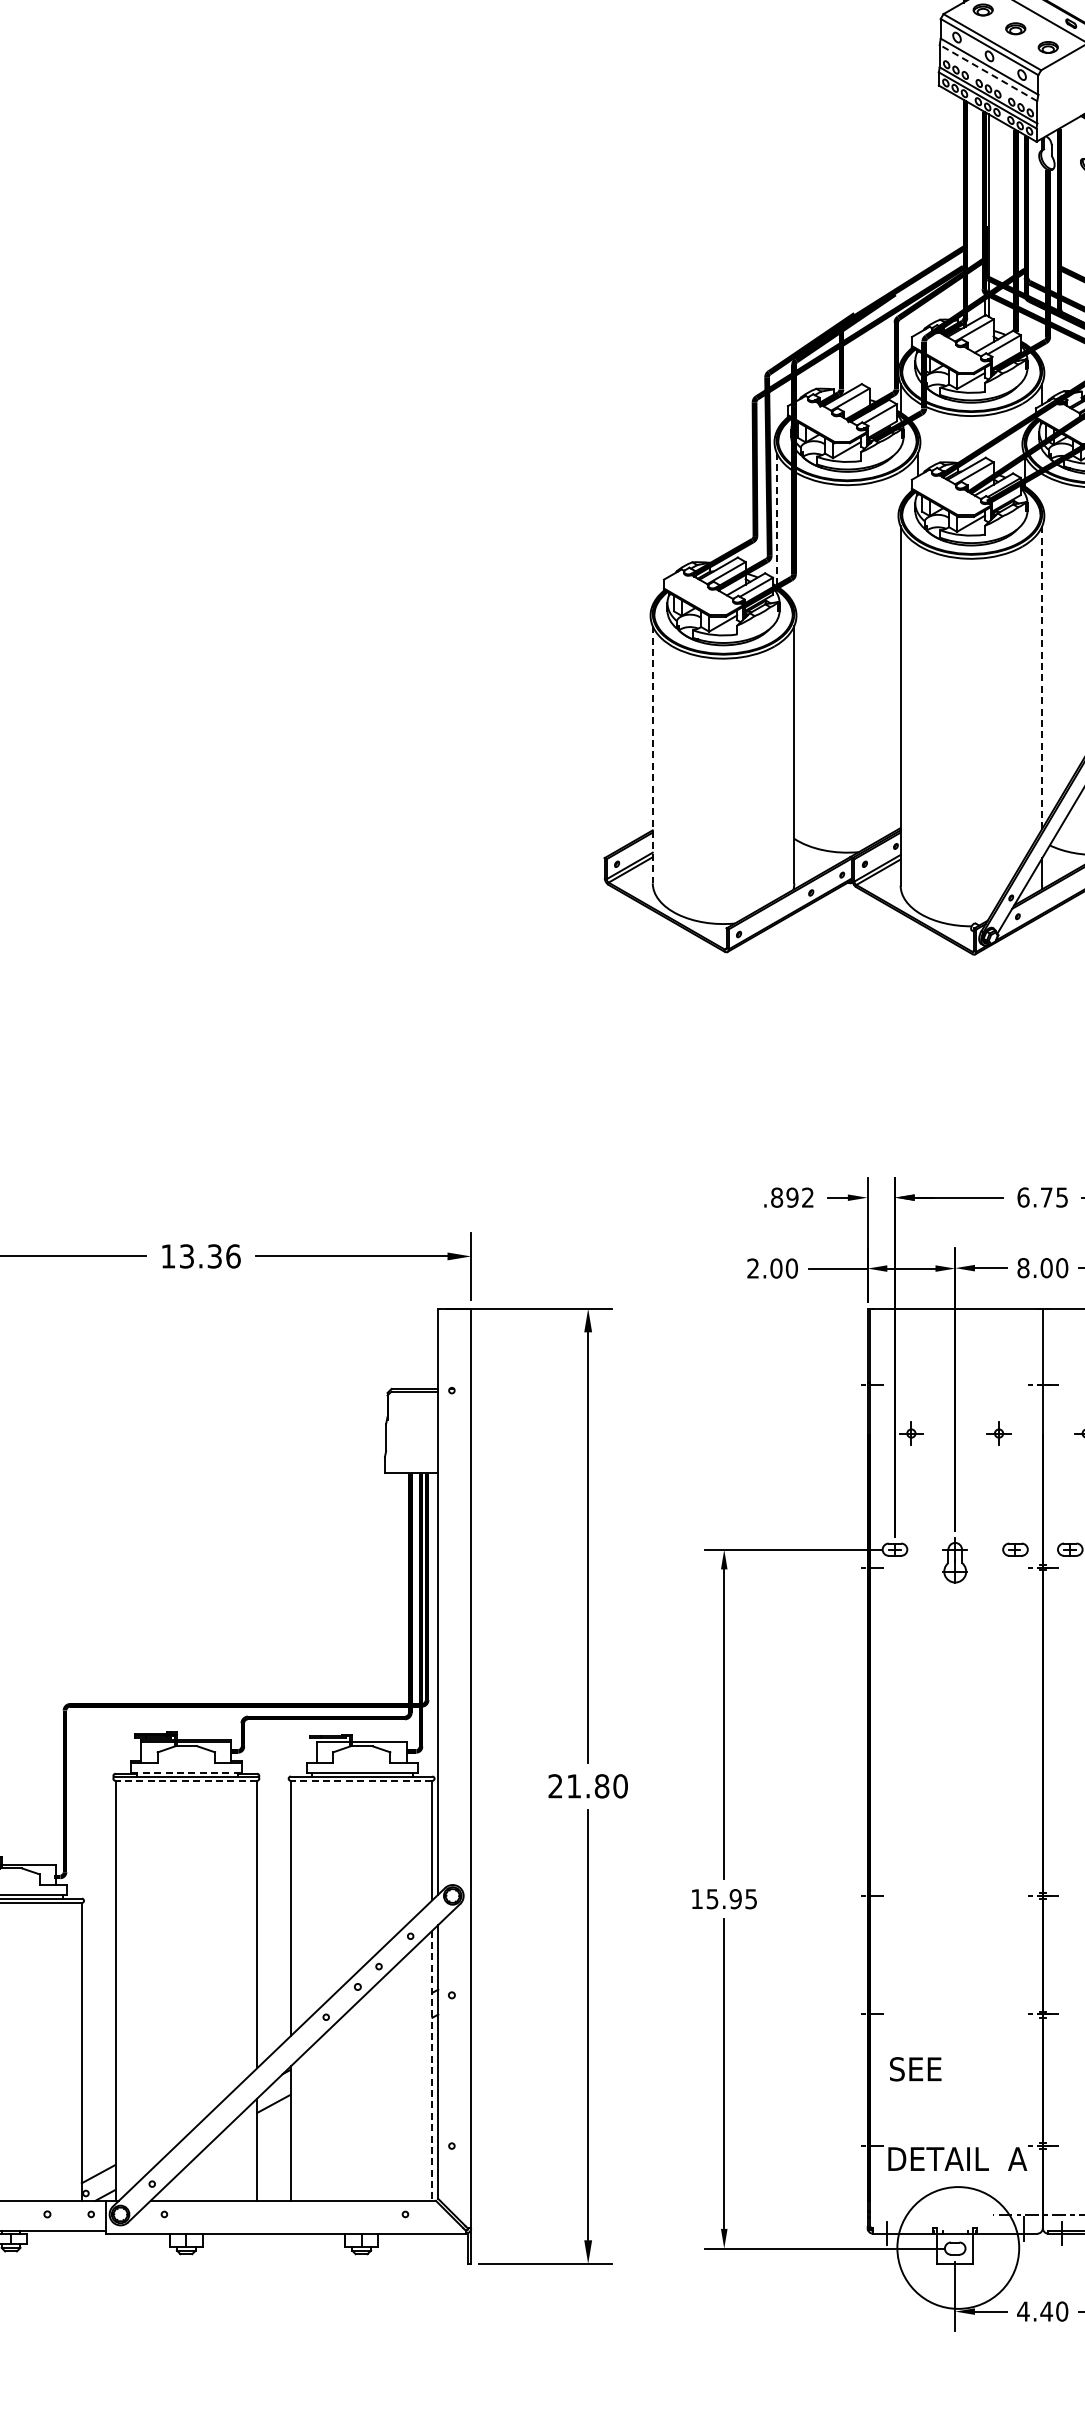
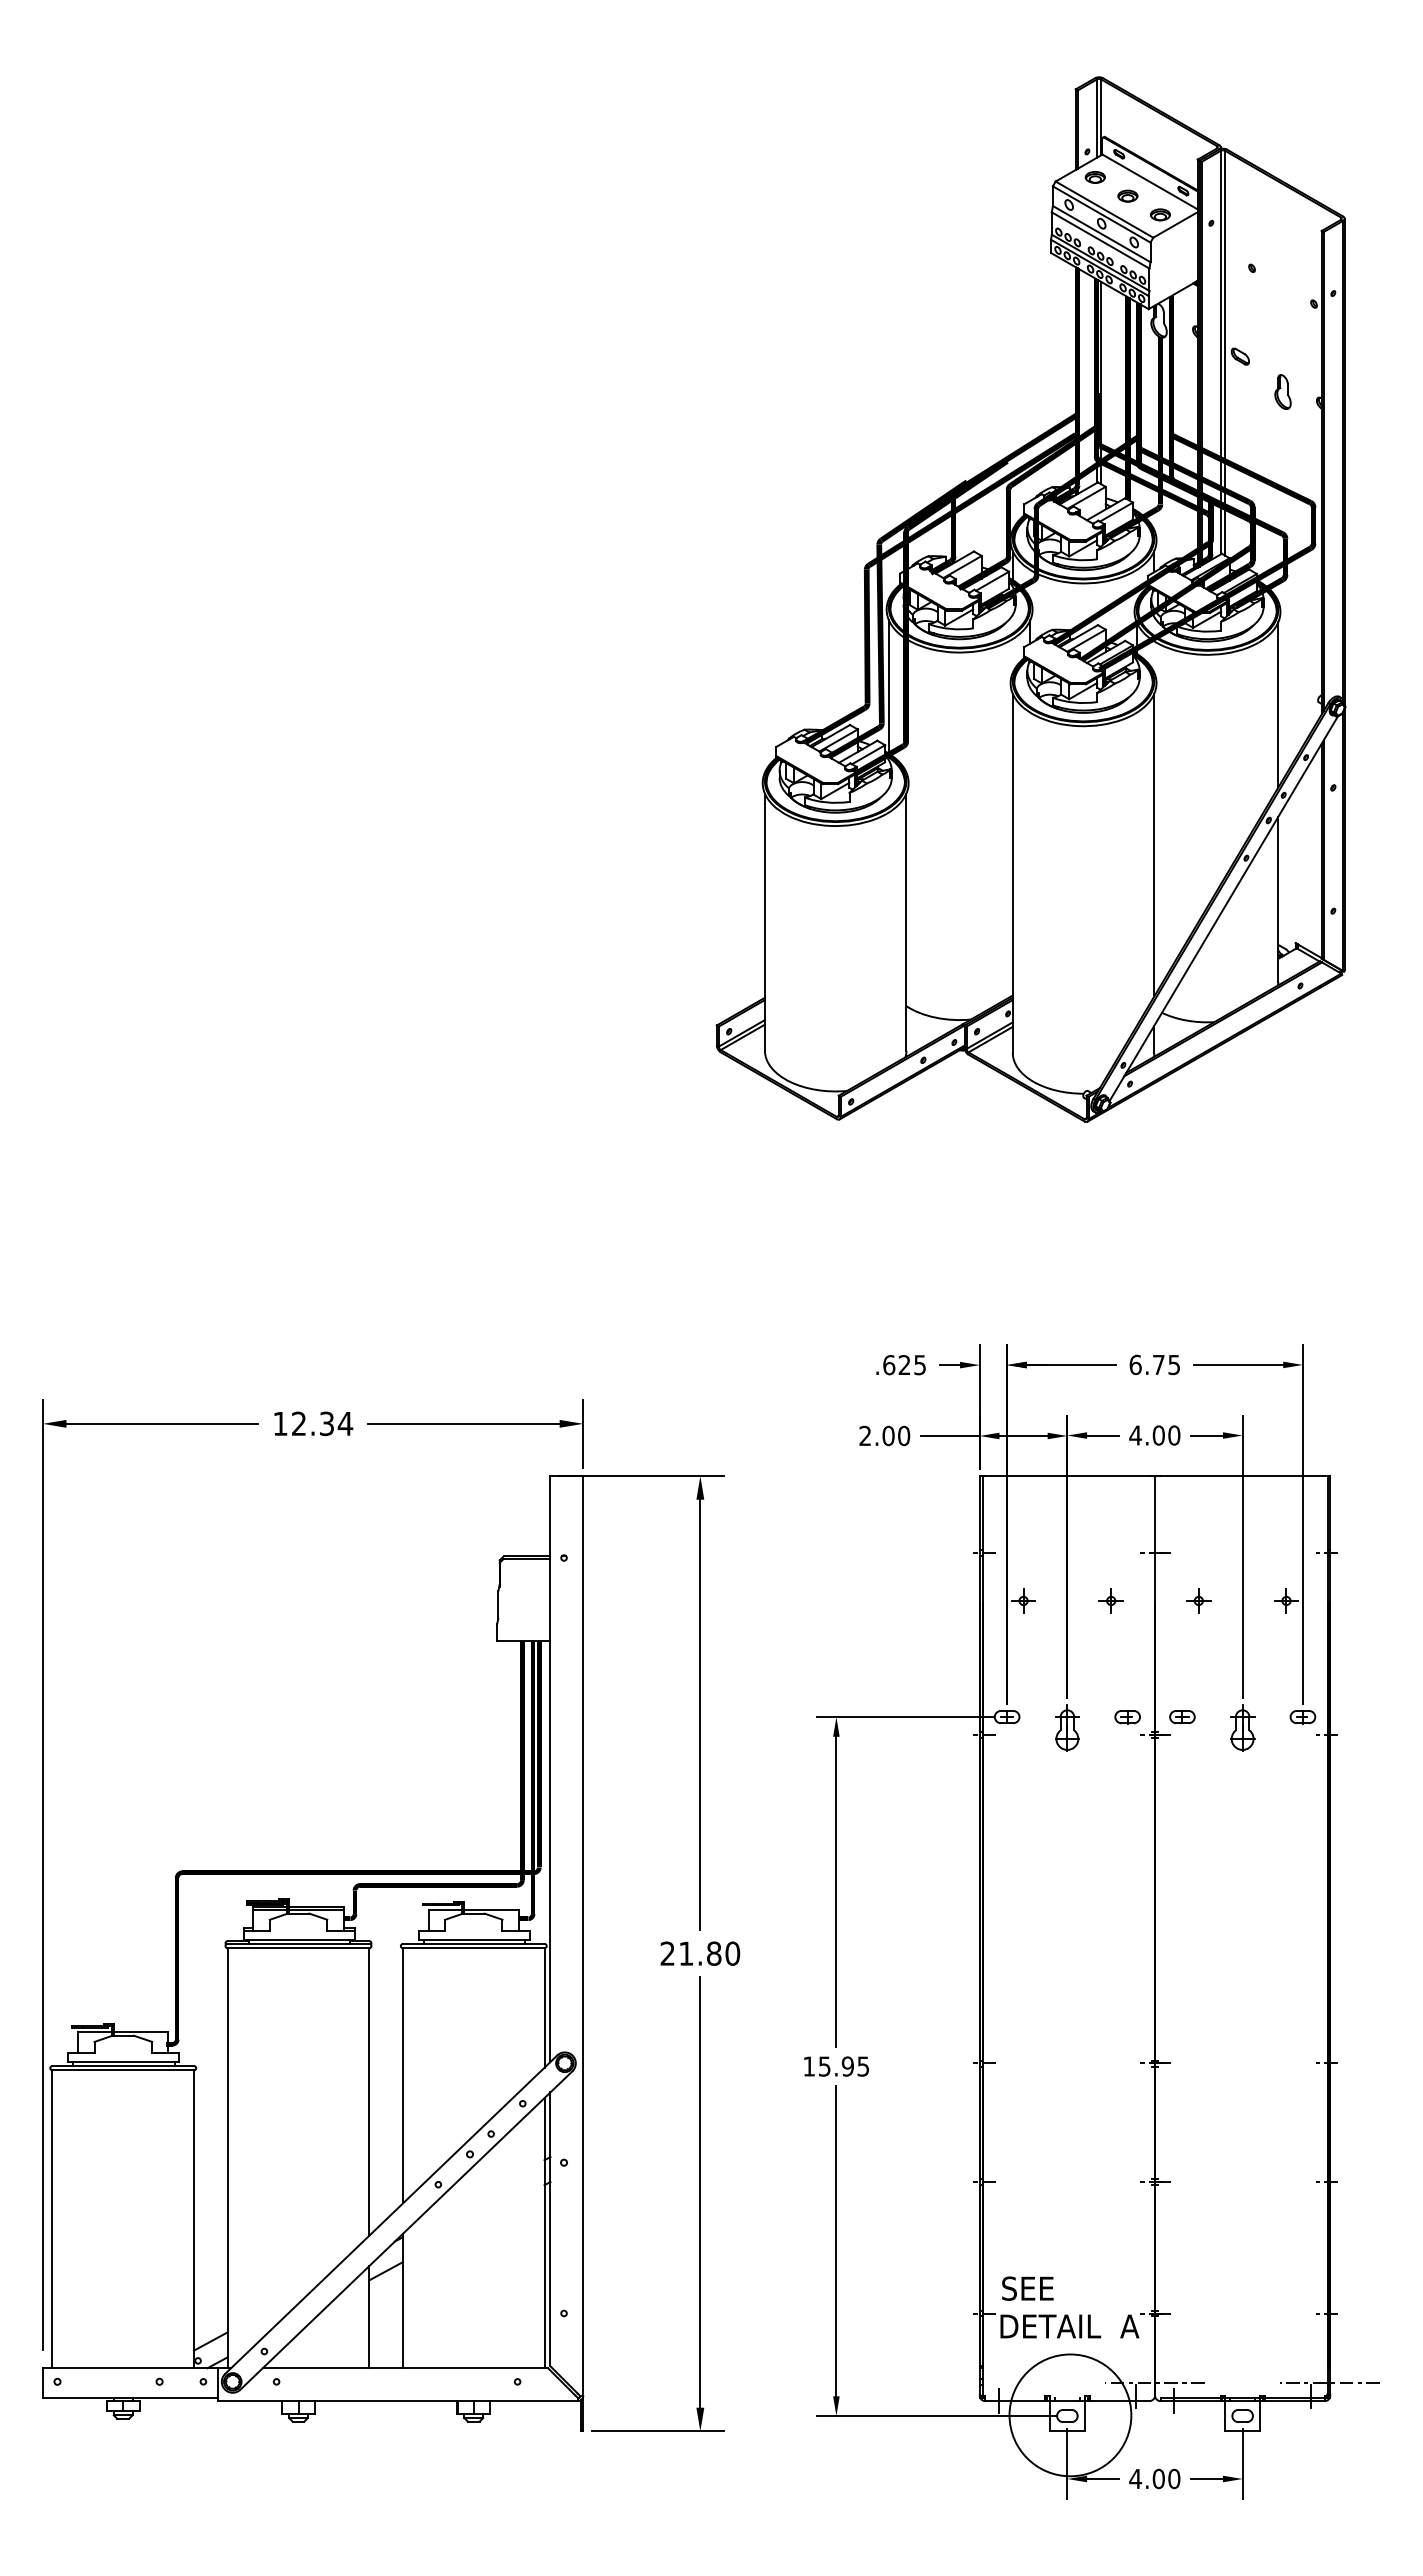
line: (988, 73) -> (1100, 240), dashed -> solid
line: (776, 519) -> (888, 686), dashed -> solid
line: (1042, 678) -> (1154, 845), dashed -> solid
line: (652, 755) -> (764, 922), dashed -> solid
text: (792, 1198) -> (904, 1365), .892 -> .625
text: (210, 1256) -> (322, 1423), 13.36 -> 12.34
text: (1023, 1268) -> (1135, 1435), 8.00 -> 4.00
line: (187, 1772) -> (299, 1939), dashed -> solid
line: (186, 1781) -> (298, 1948), dashed -> solid
line: (361, 1781) -> (473, 1948), dashed -> solid
line: (432, 2066) -> (544, 2233), dashed -> solid
text: (915, 2069) -> (1027, 2288), moved
text: (1046, 2311) -> (1158, 2478), 4.40 -> 4.00

